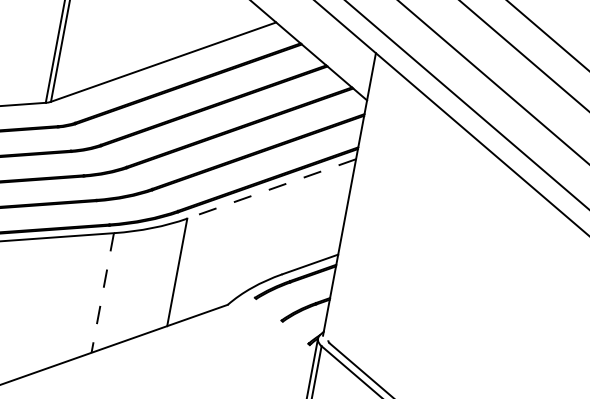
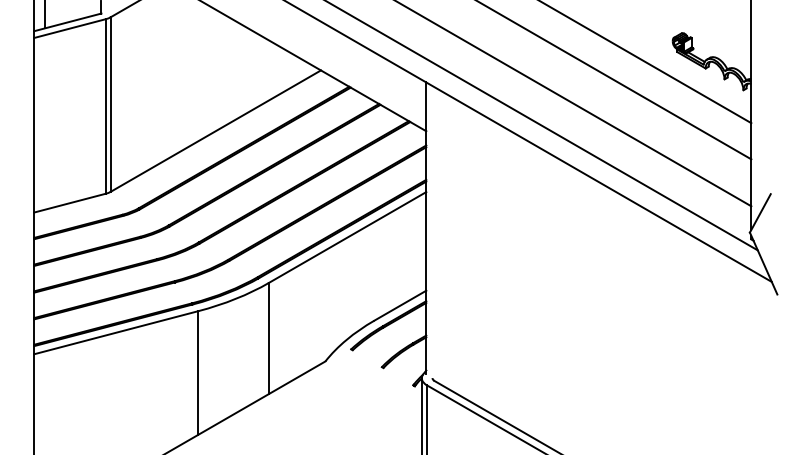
line: (271, 188) -> (347, 237), dashed -> solid
line: (102, 293) -> (198, 373), dashed -> solid

